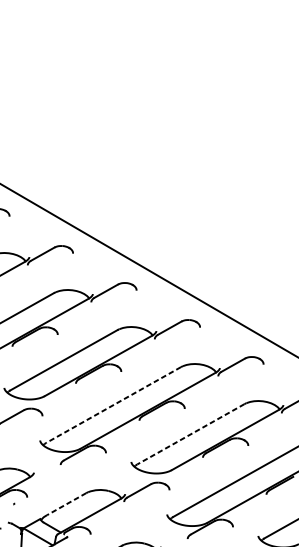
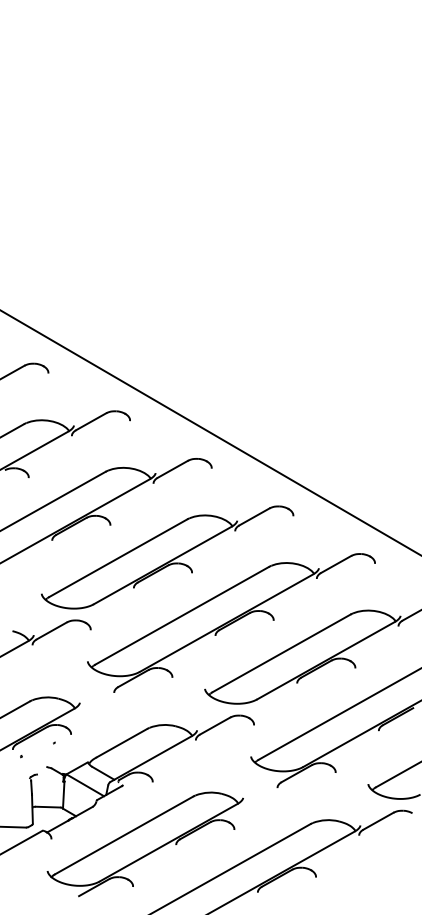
line: (113, 405) -> (181, 616), dashed -> solid
line: (190, 434) -> (281, 653), dashed -> solid
line: (66, 504) -> (121, 743), dashed -> solid

